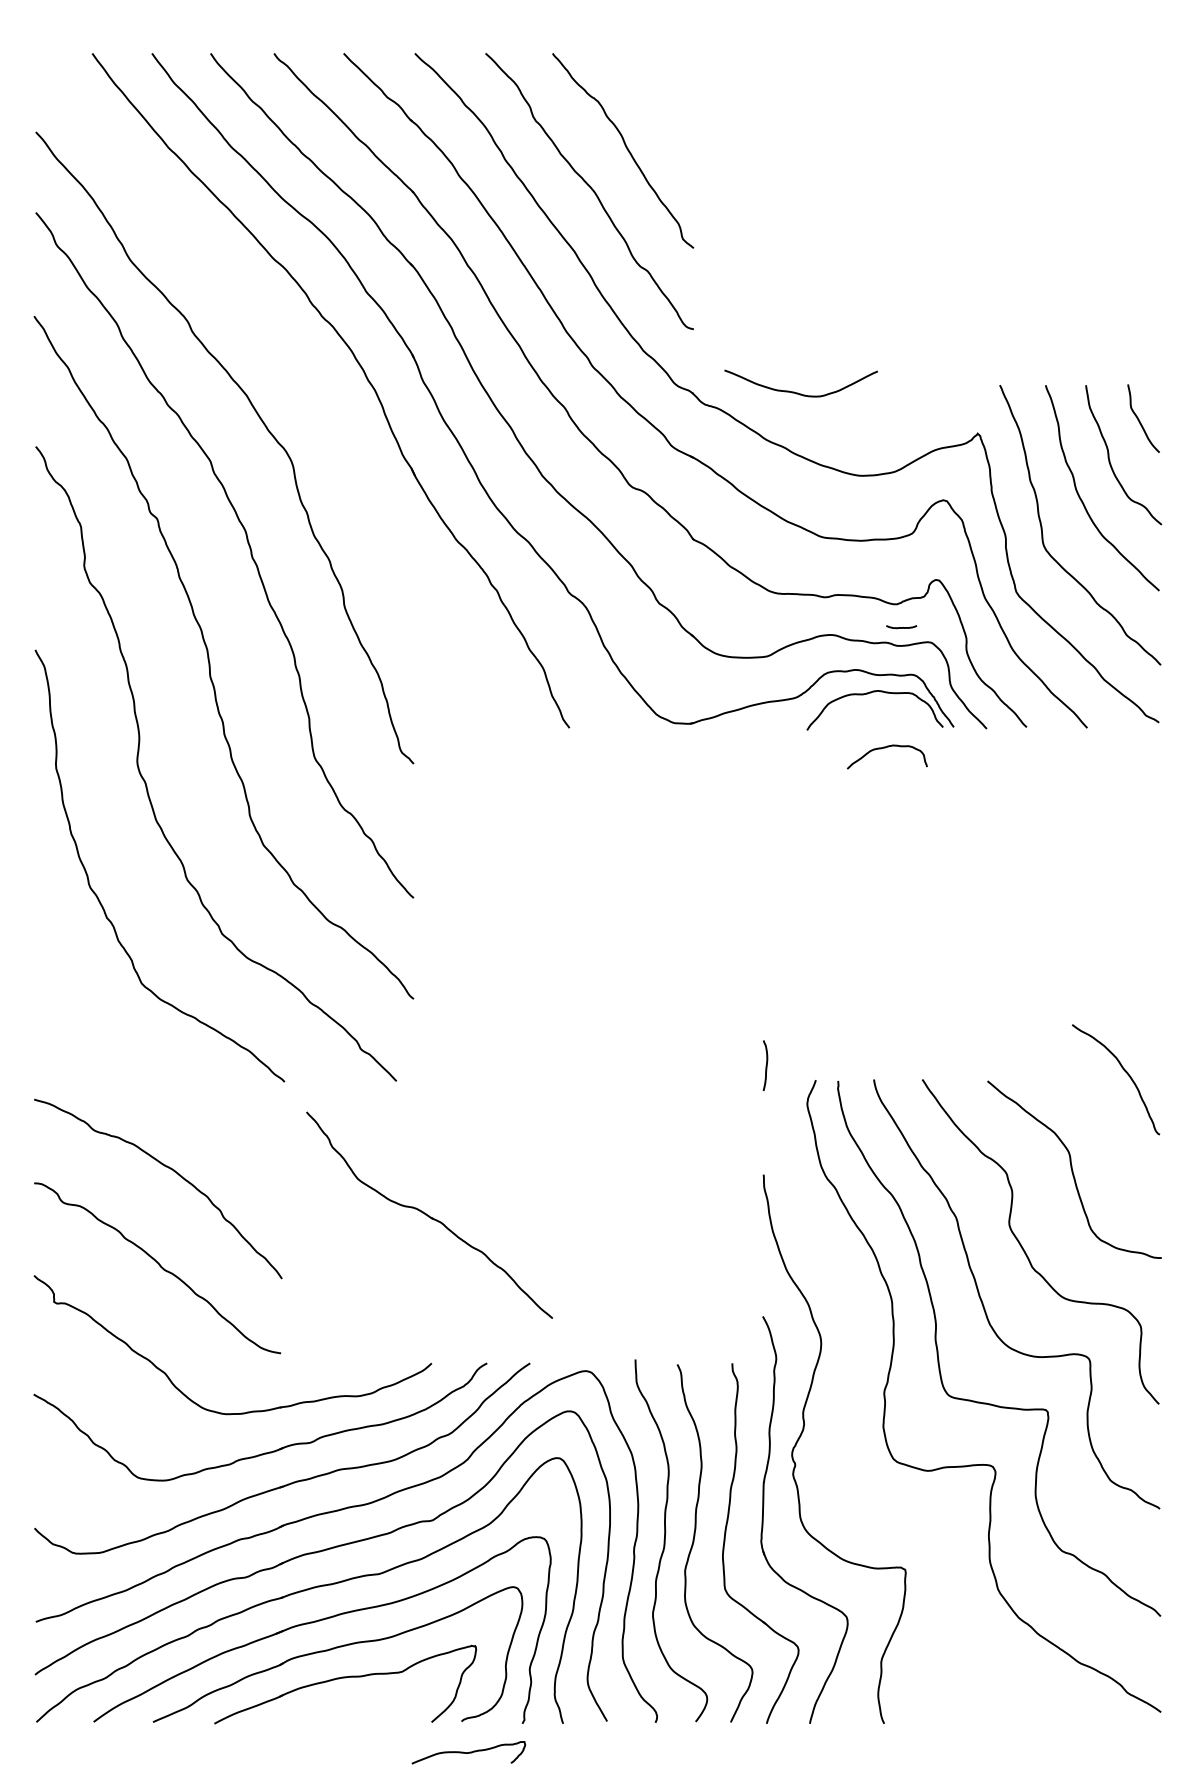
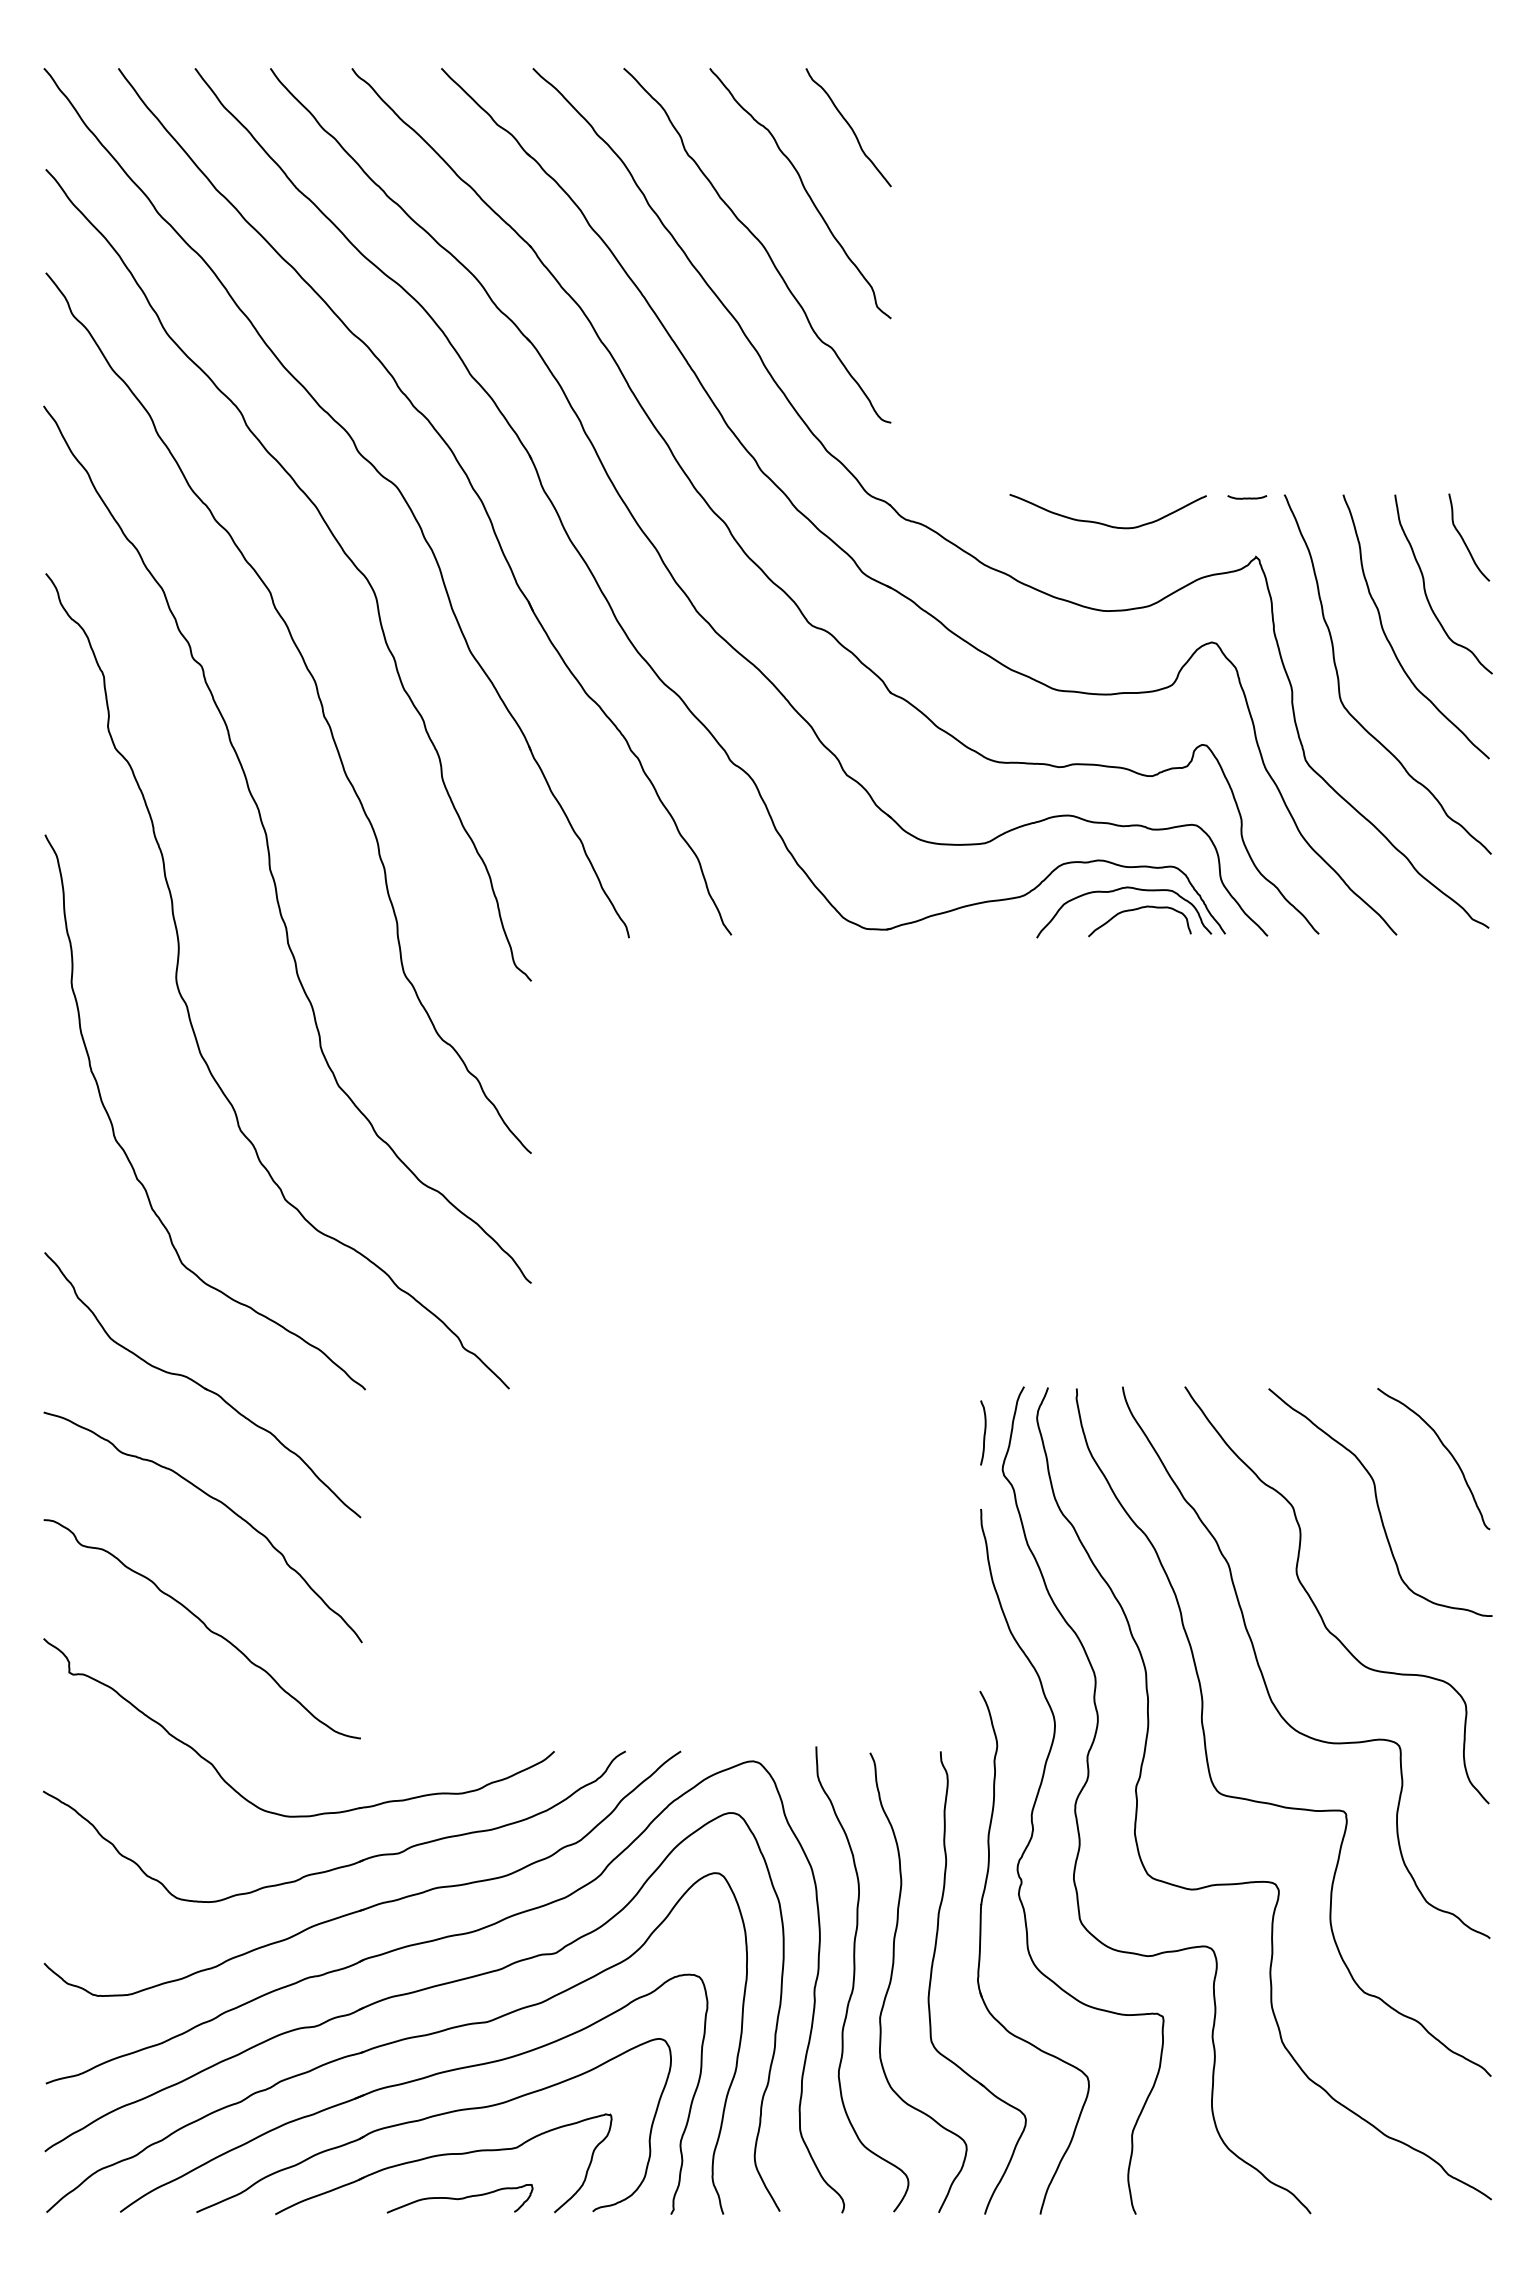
curve: (661, 99) -> (849, 127), added
part: (291, 365) -> (374, 469), added
curve: (798, 392) -> (1104, 523), moved
curve: (901, 627) -> (1247, 497), moved
curve: (883, 748) -> (1135, 910), moved
curve: (766, 1065) -> (984, 1432), moved
curve: (1126, 1073) -> (1447, 1451), moved
part: (429, 1215) -> (202, 1385), moved
curve: (848, 1382) -> (1089, 1776), added
curve: (468, 1752) -> (459, 2198), moved

